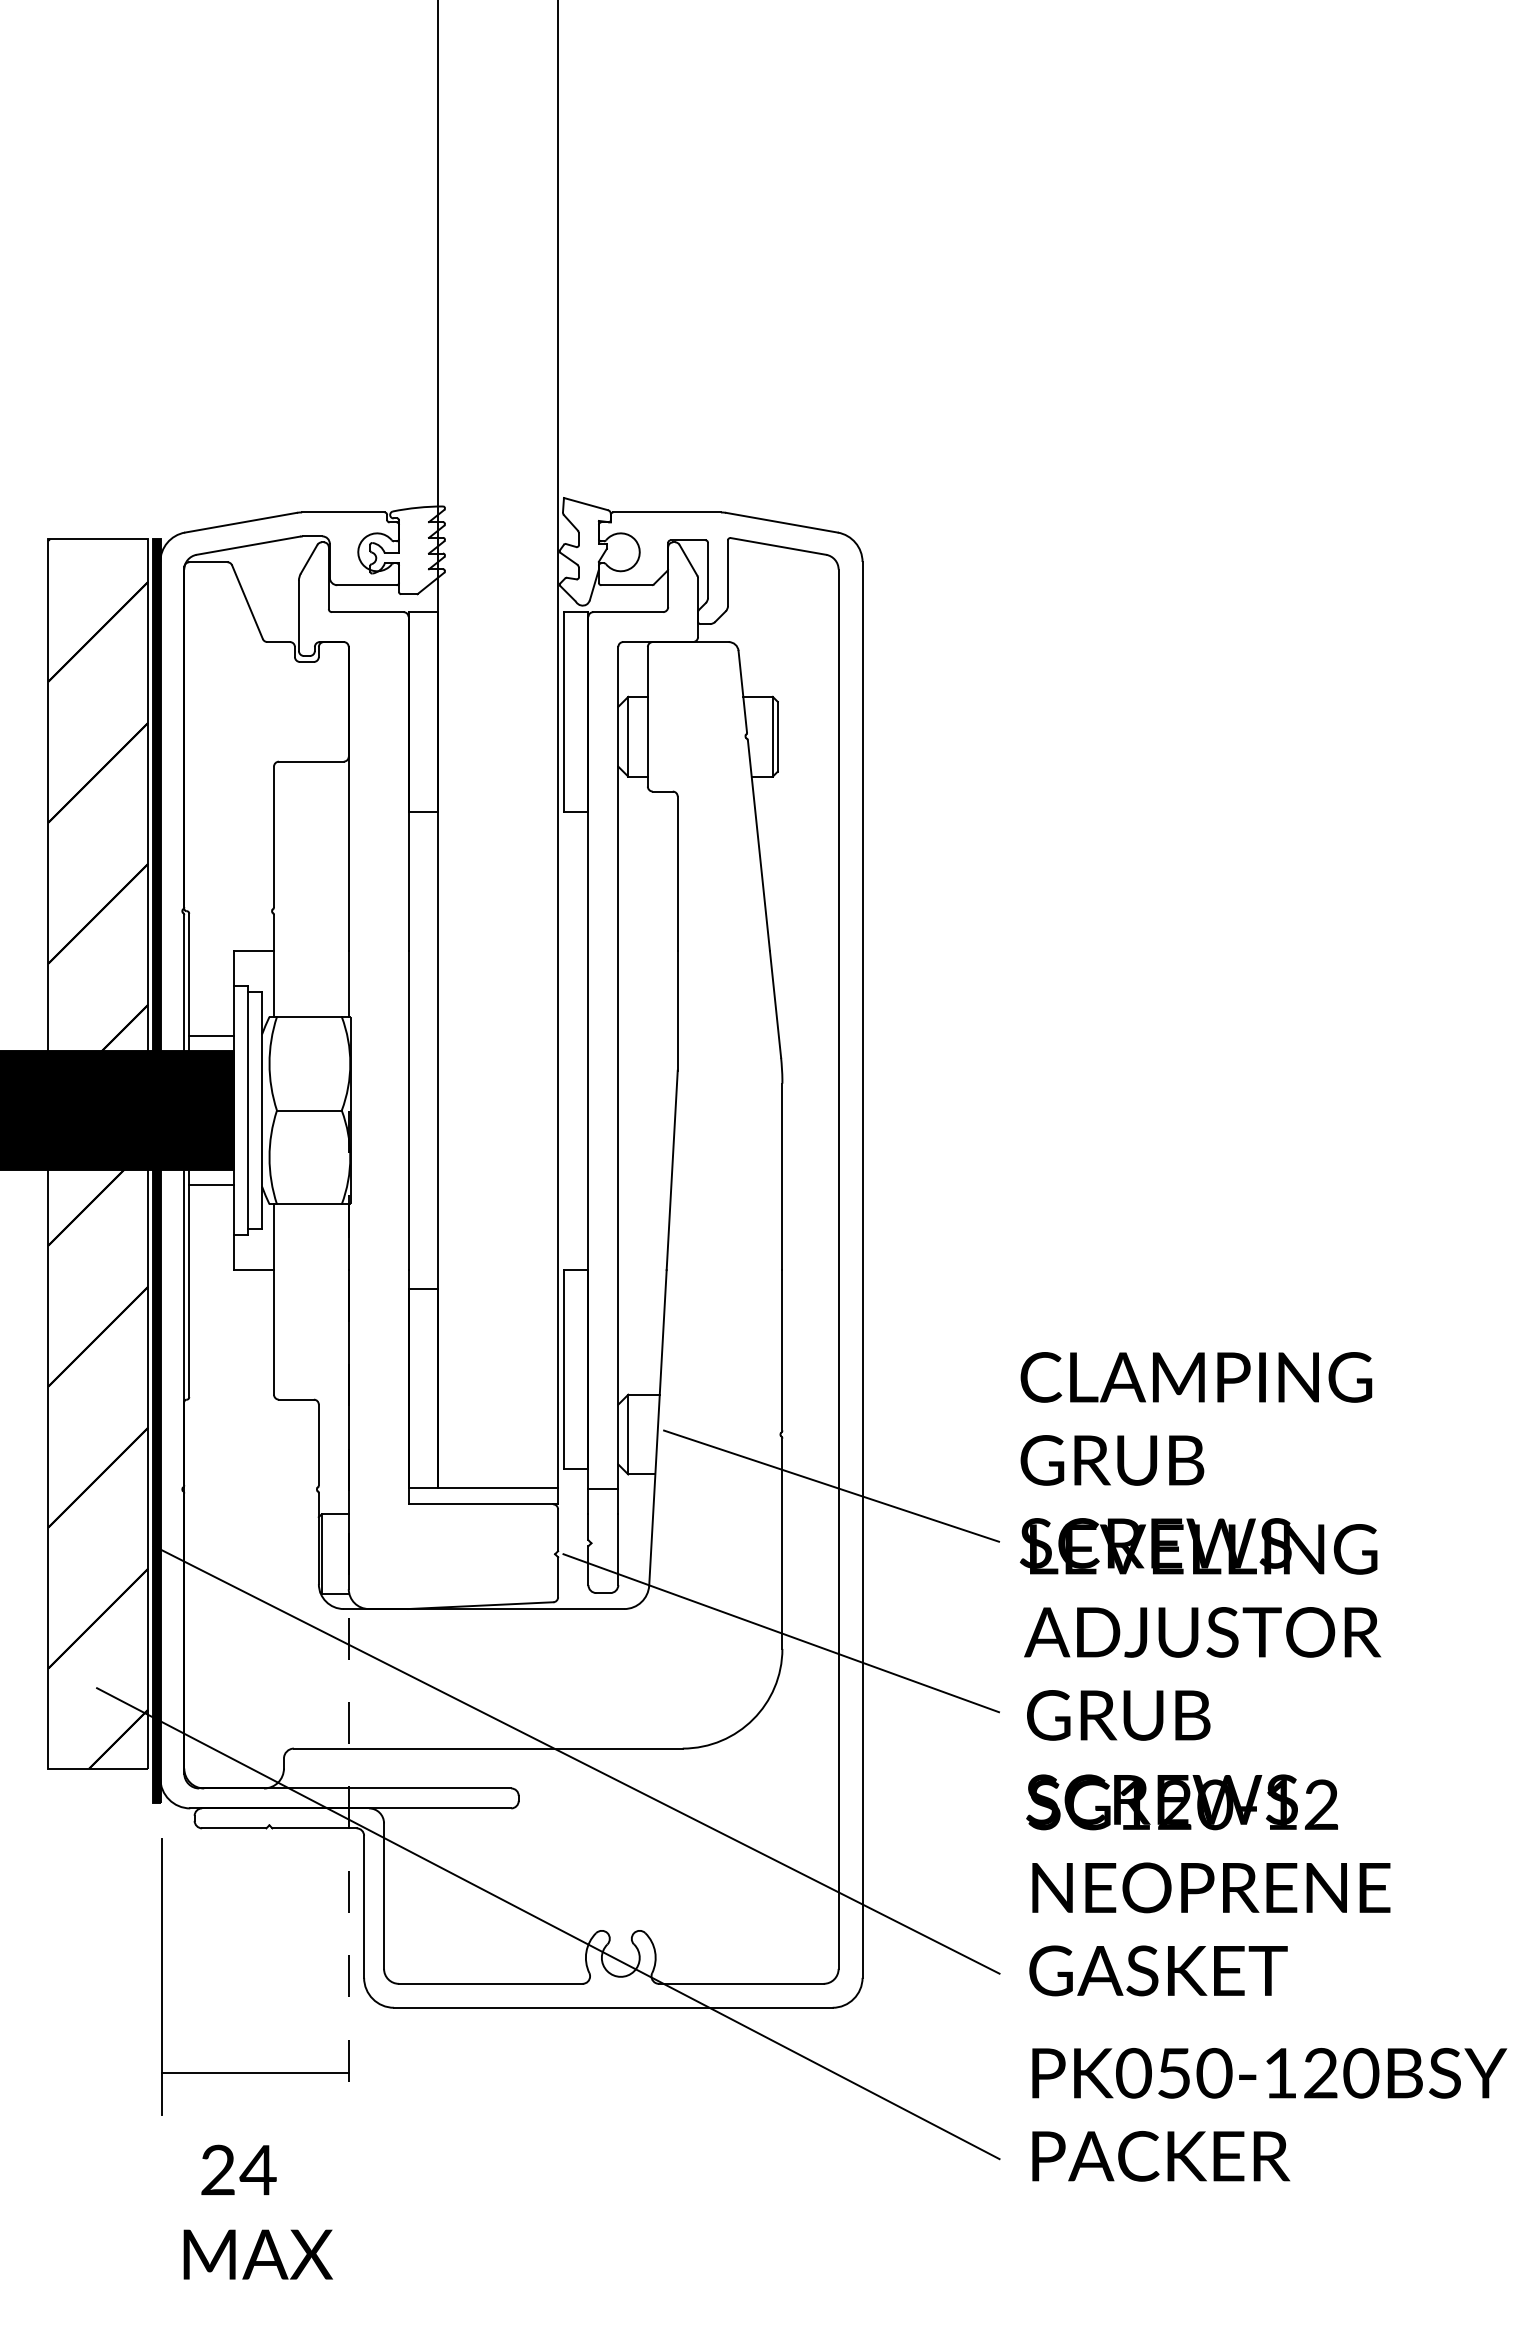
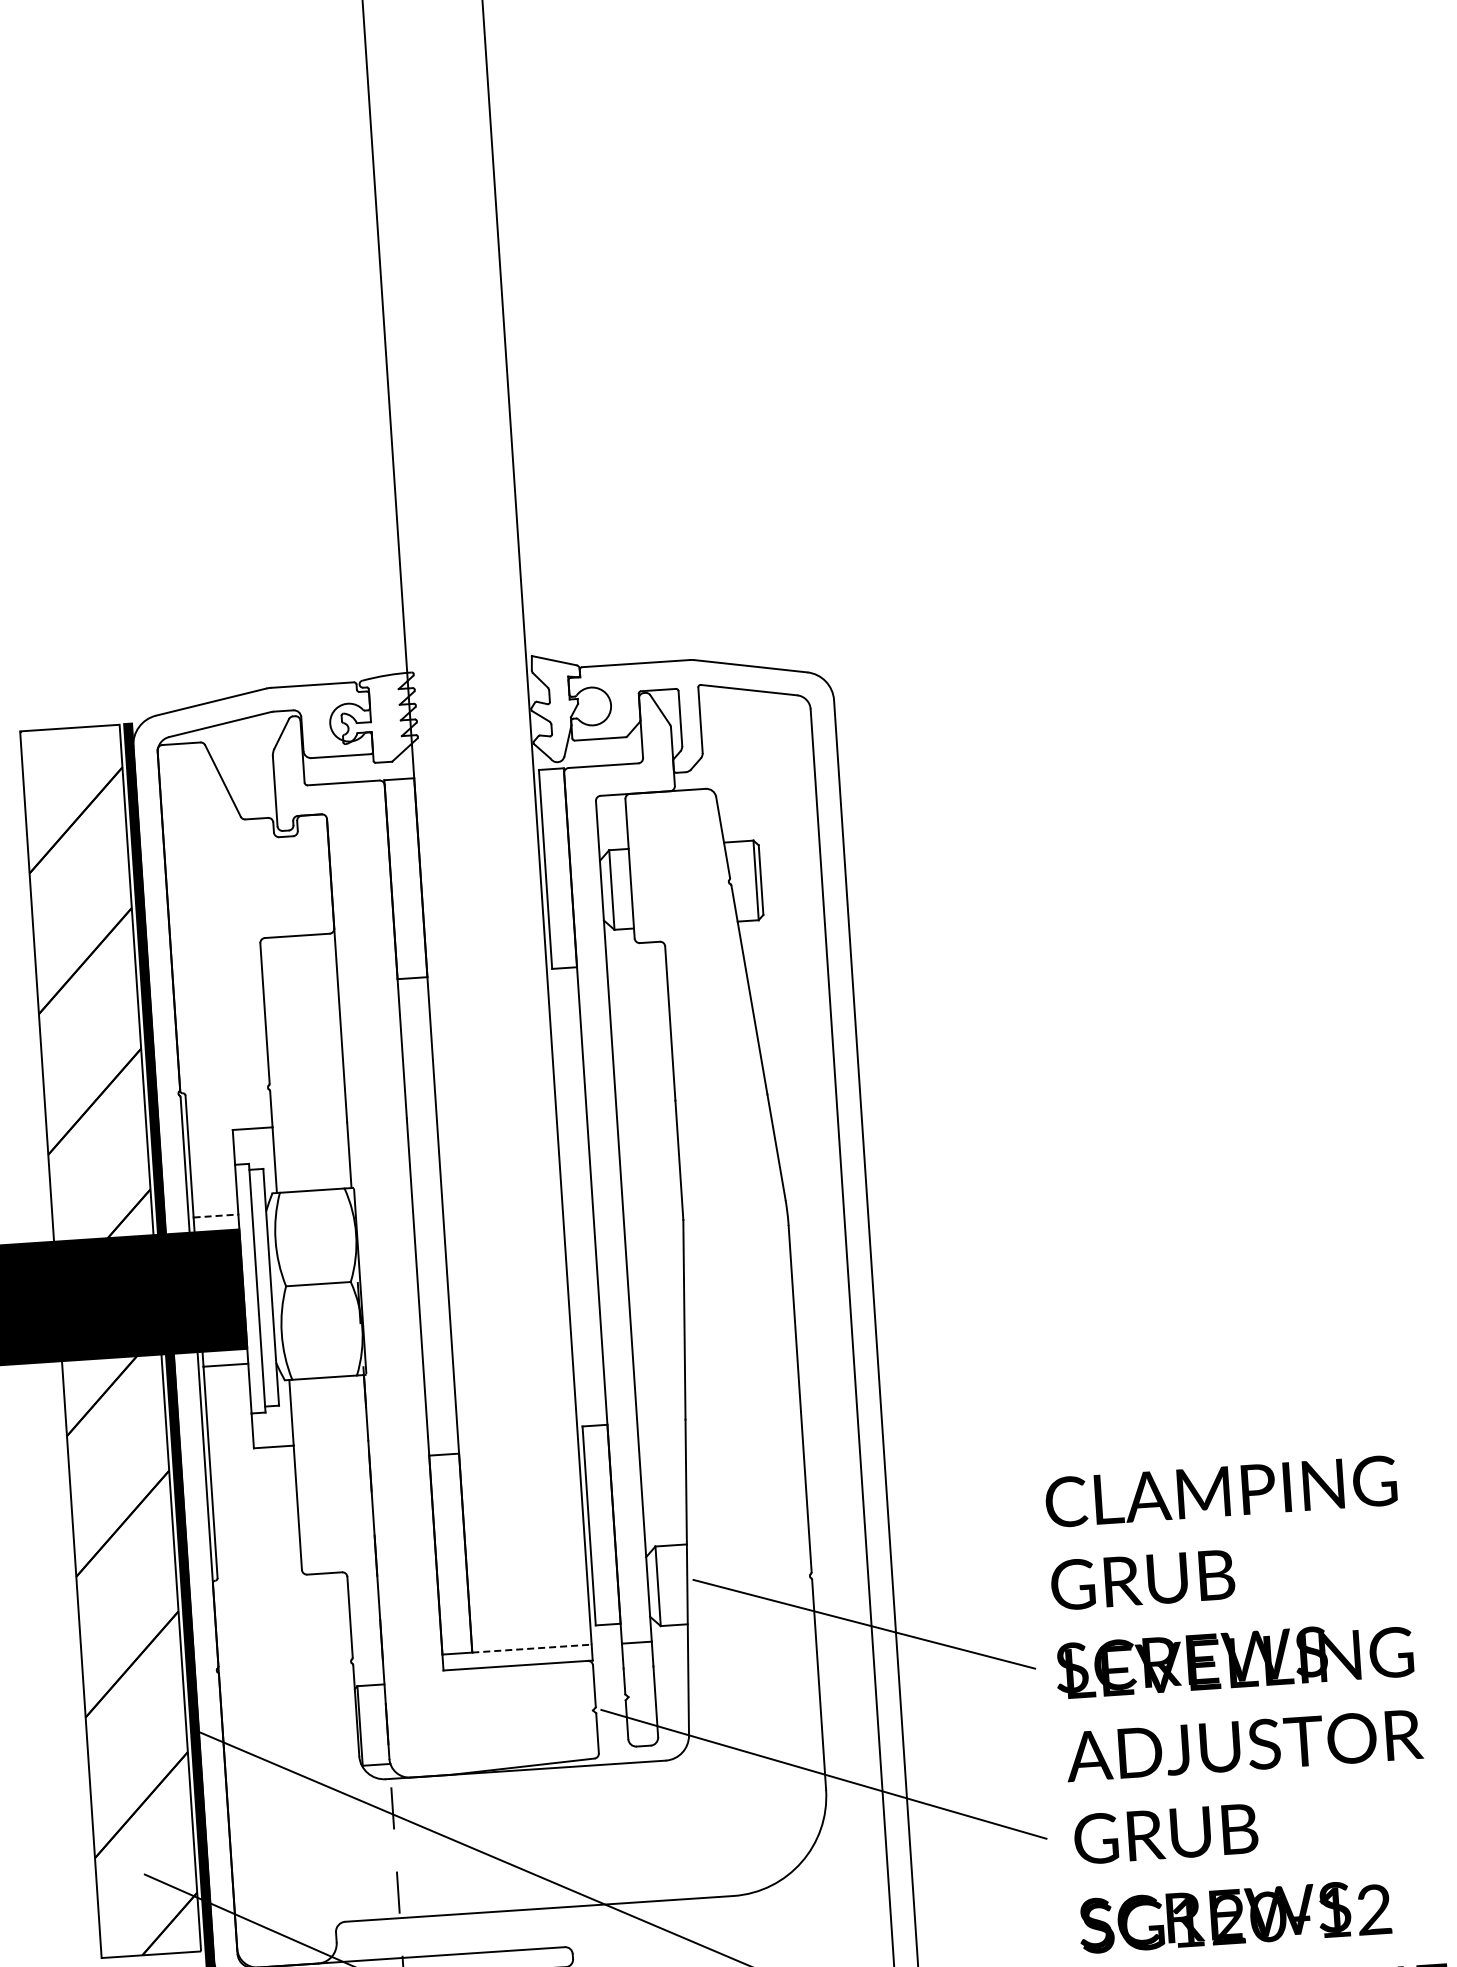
line: (212, 1035) -> (216, 1215), solid -> dashed
line: (498, 1488) -> (532, 1648), solid -> dashed

